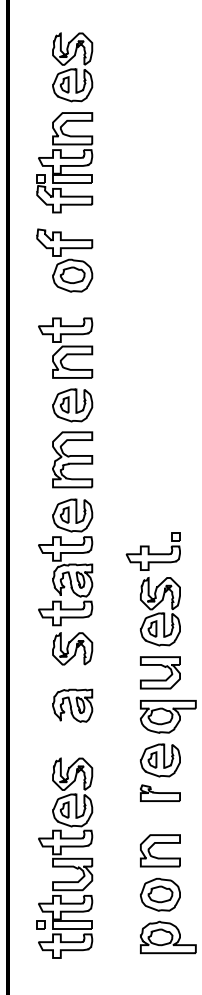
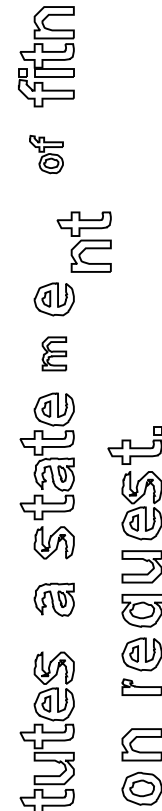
part: (64, 260) -> (46, 154), size x0.6
part: (65, 347) -> (84, 241), moved
part: (72, 459) -> (54, 353), size x0.6

